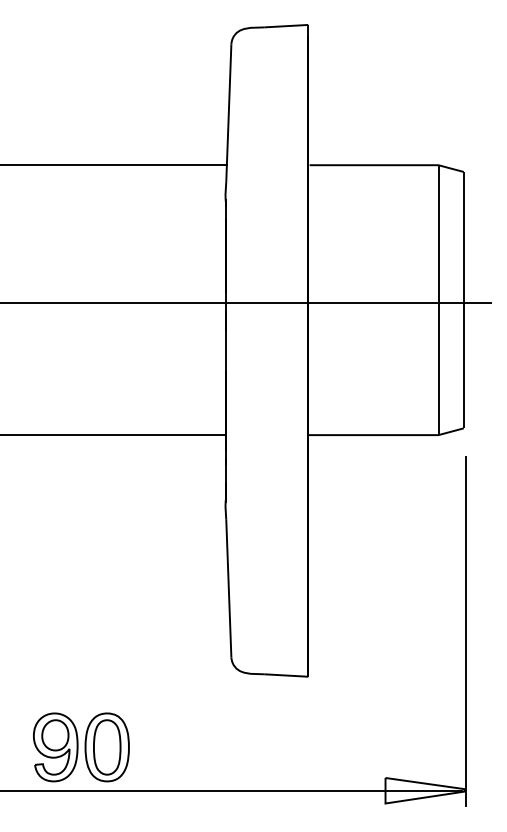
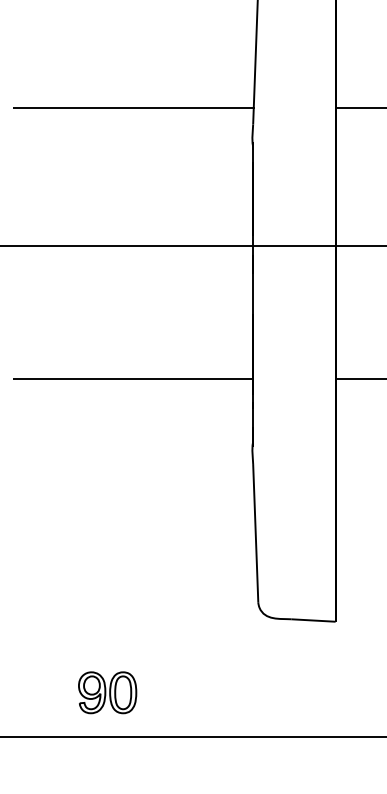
part: (81, 747) -> (107, 692), size x0.6

